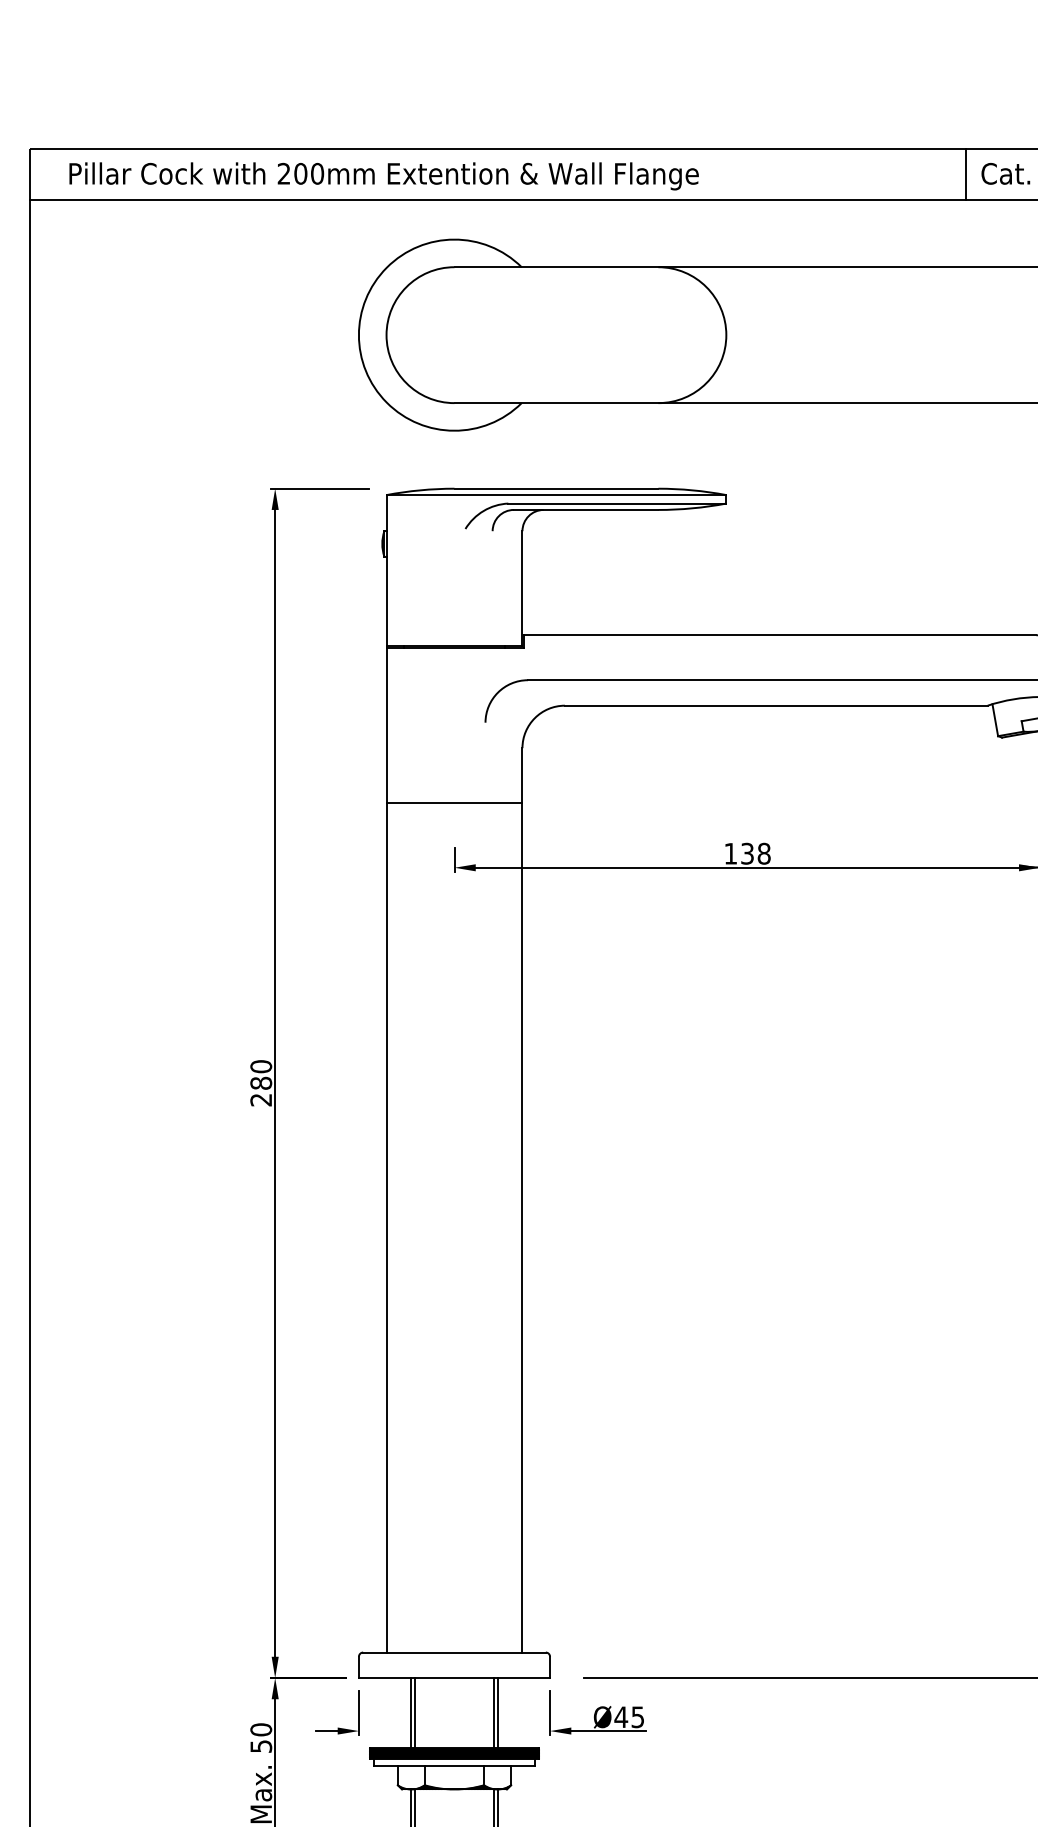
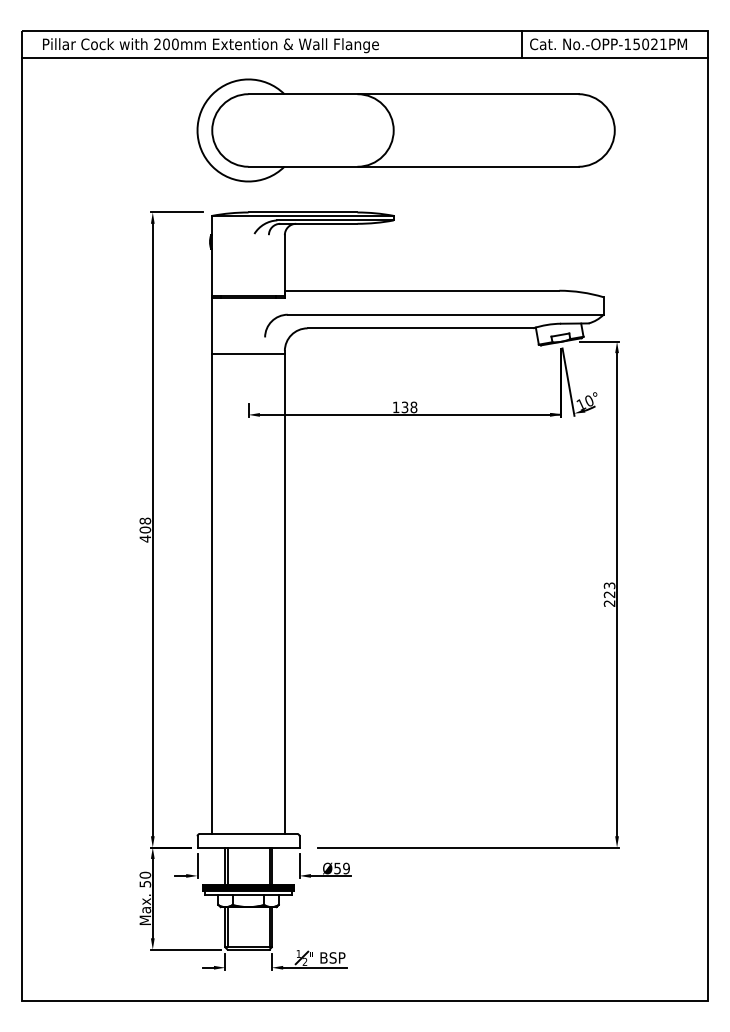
line: (454, 803) -> (248, 354), moved
text: (259, 1082) -> (144, 529), 280 -> 408
text: (628, 1717) -> (341, 868), Ø45 -> Ø59

